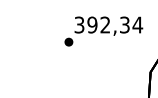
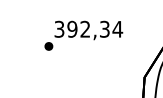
text: (103, 31) -> (83, 35), moved

